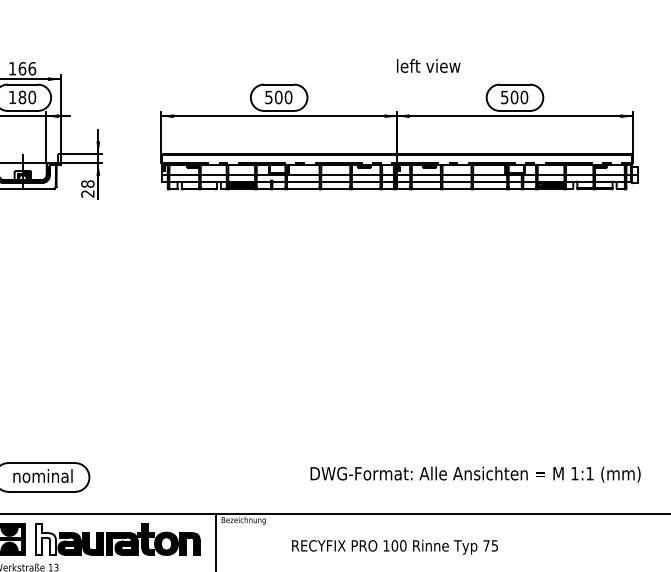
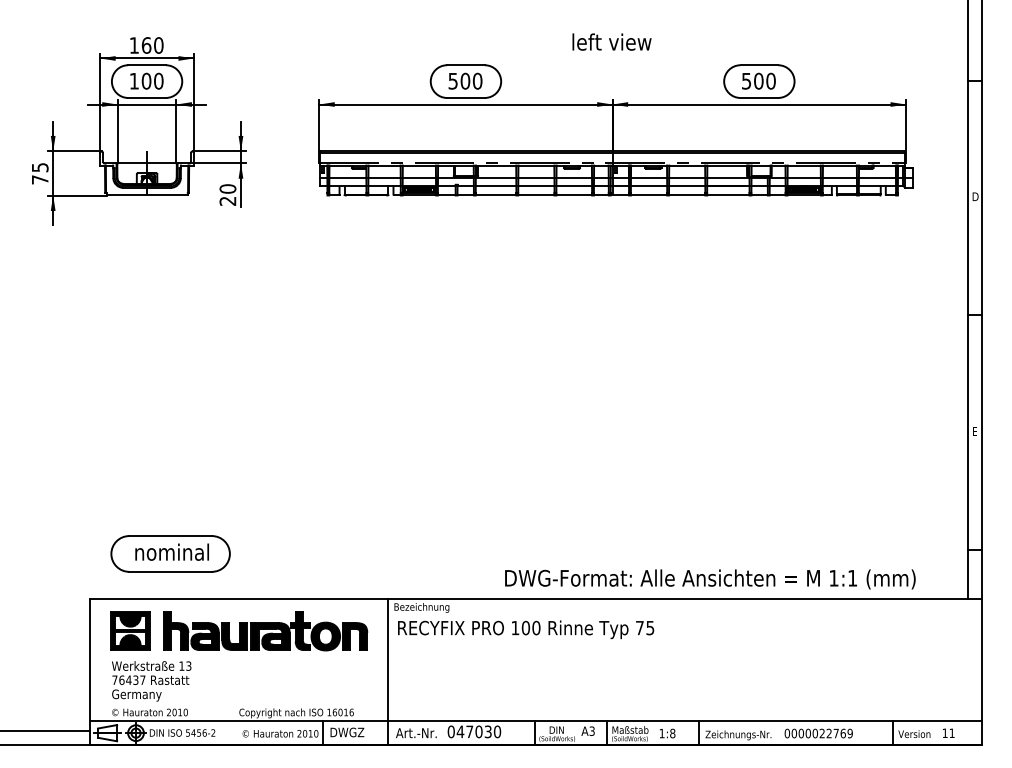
text: (428, 65) -> (611, 41), moved
text: (32, 68) -> (158, 45), 166 -> 160
text: (22, 97) -> (146, 81), 180 -> 100
text: (87, 183) -> (227, 188), 28 -> 20
text: (475, 474) -> (710, 579), moved
fill: (45, 538) -> (175, 630), added
text: (395, 547) -> (526, 629), moved

